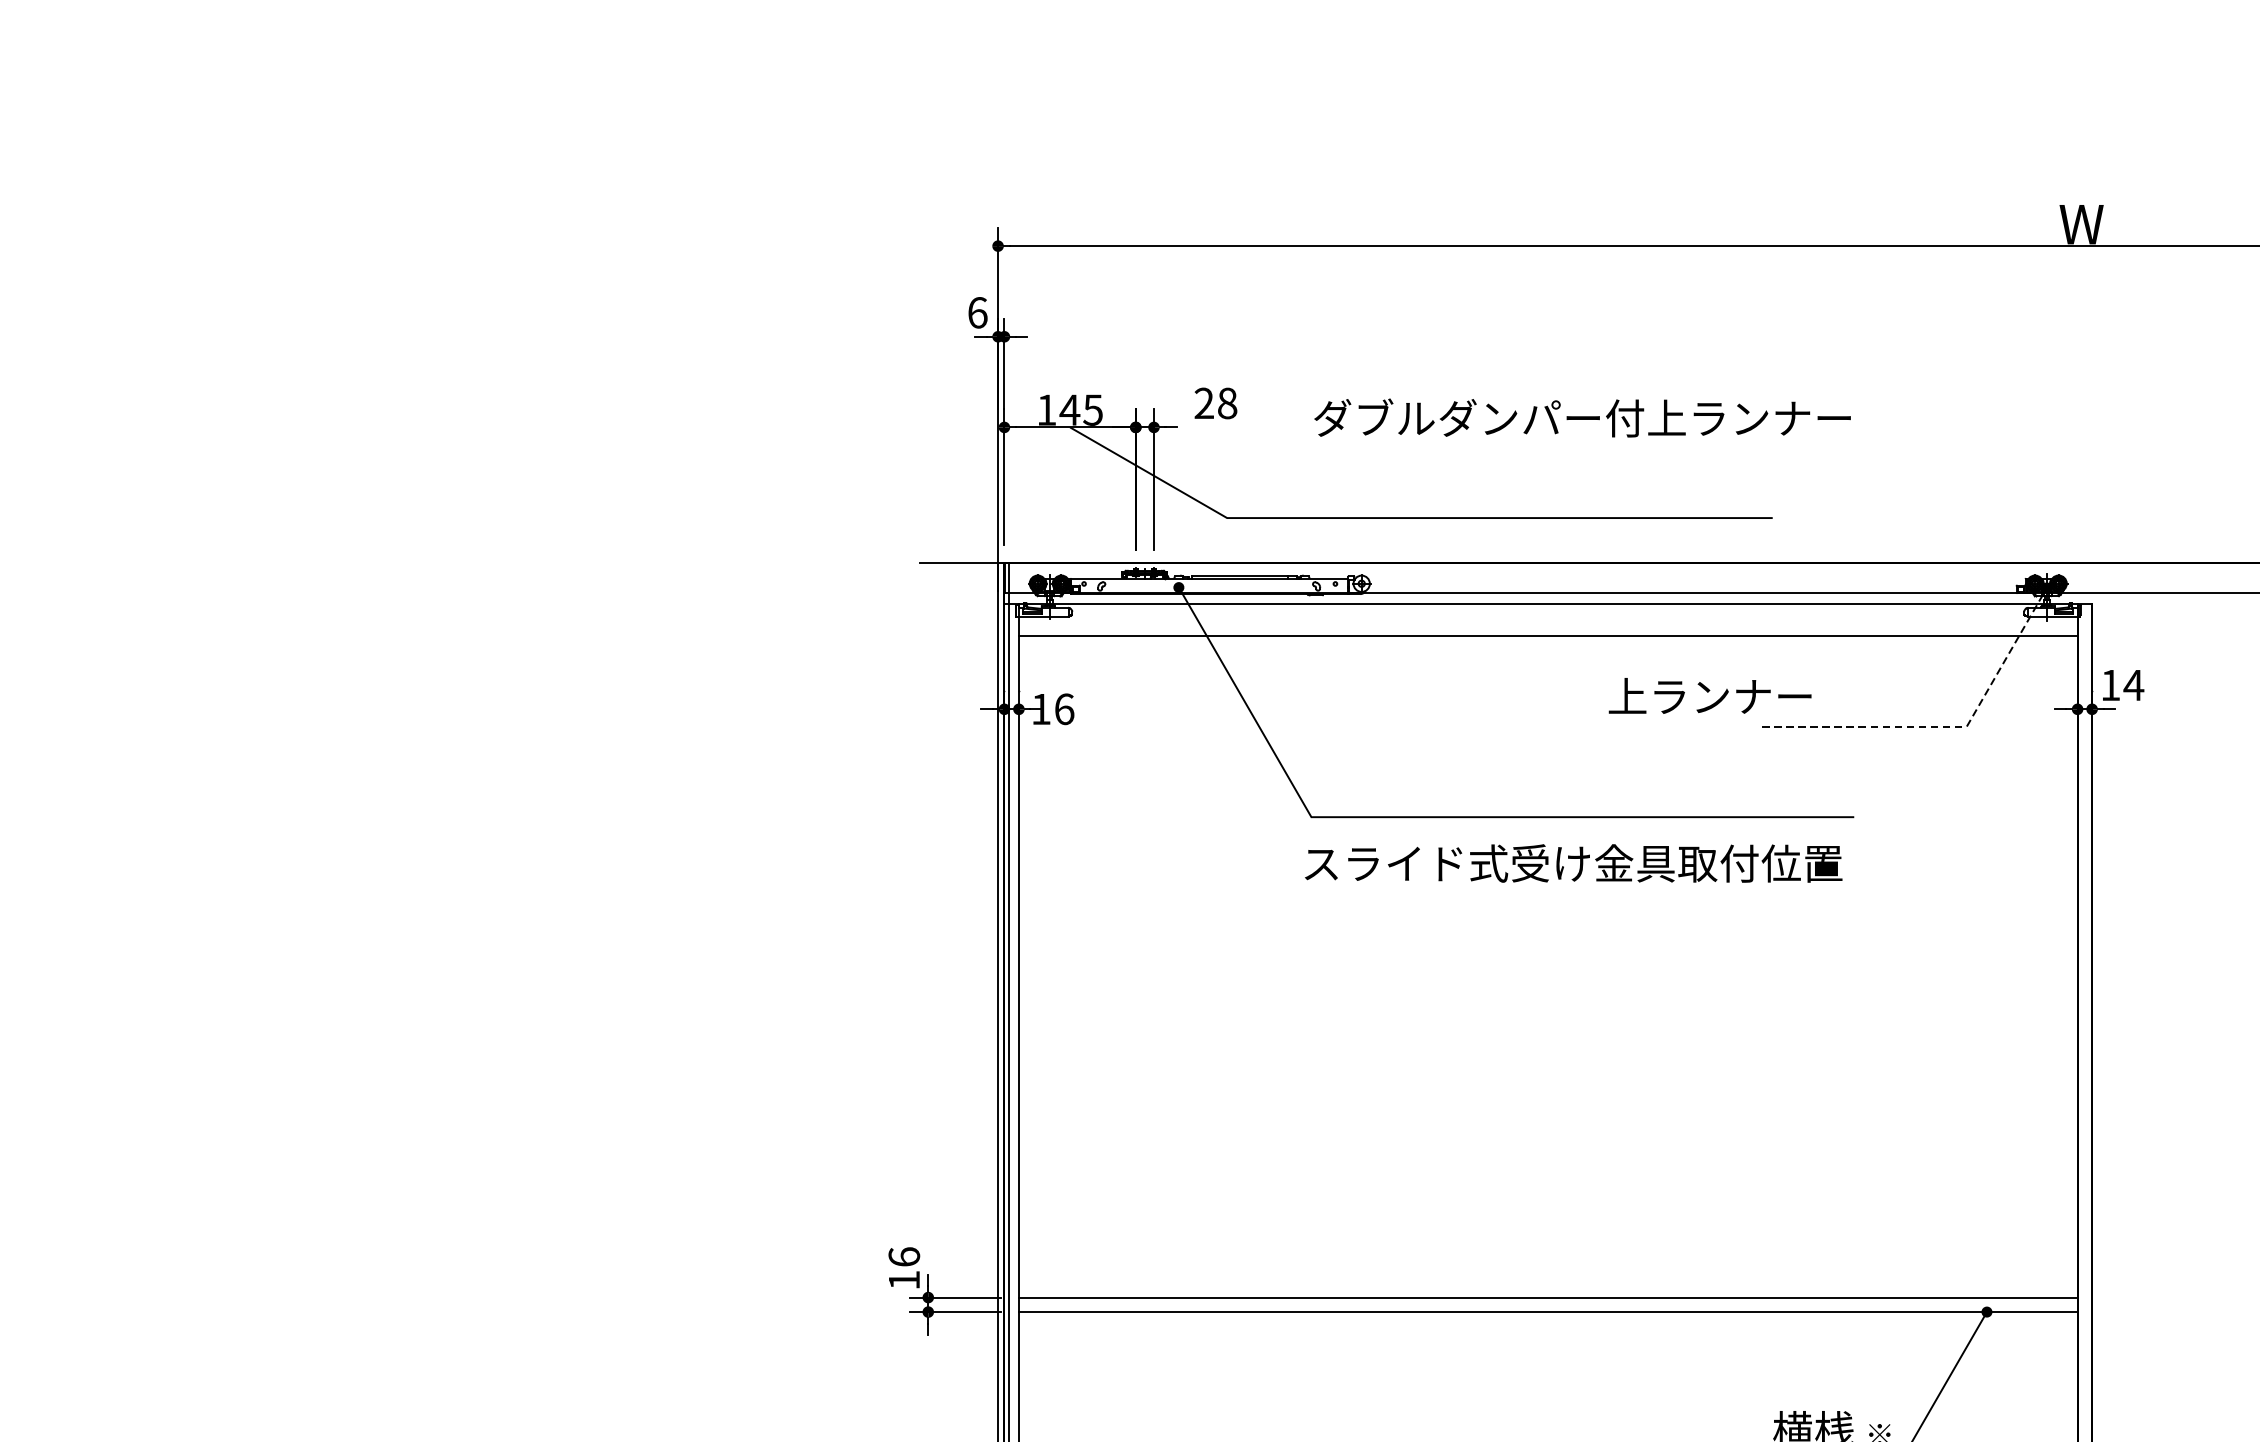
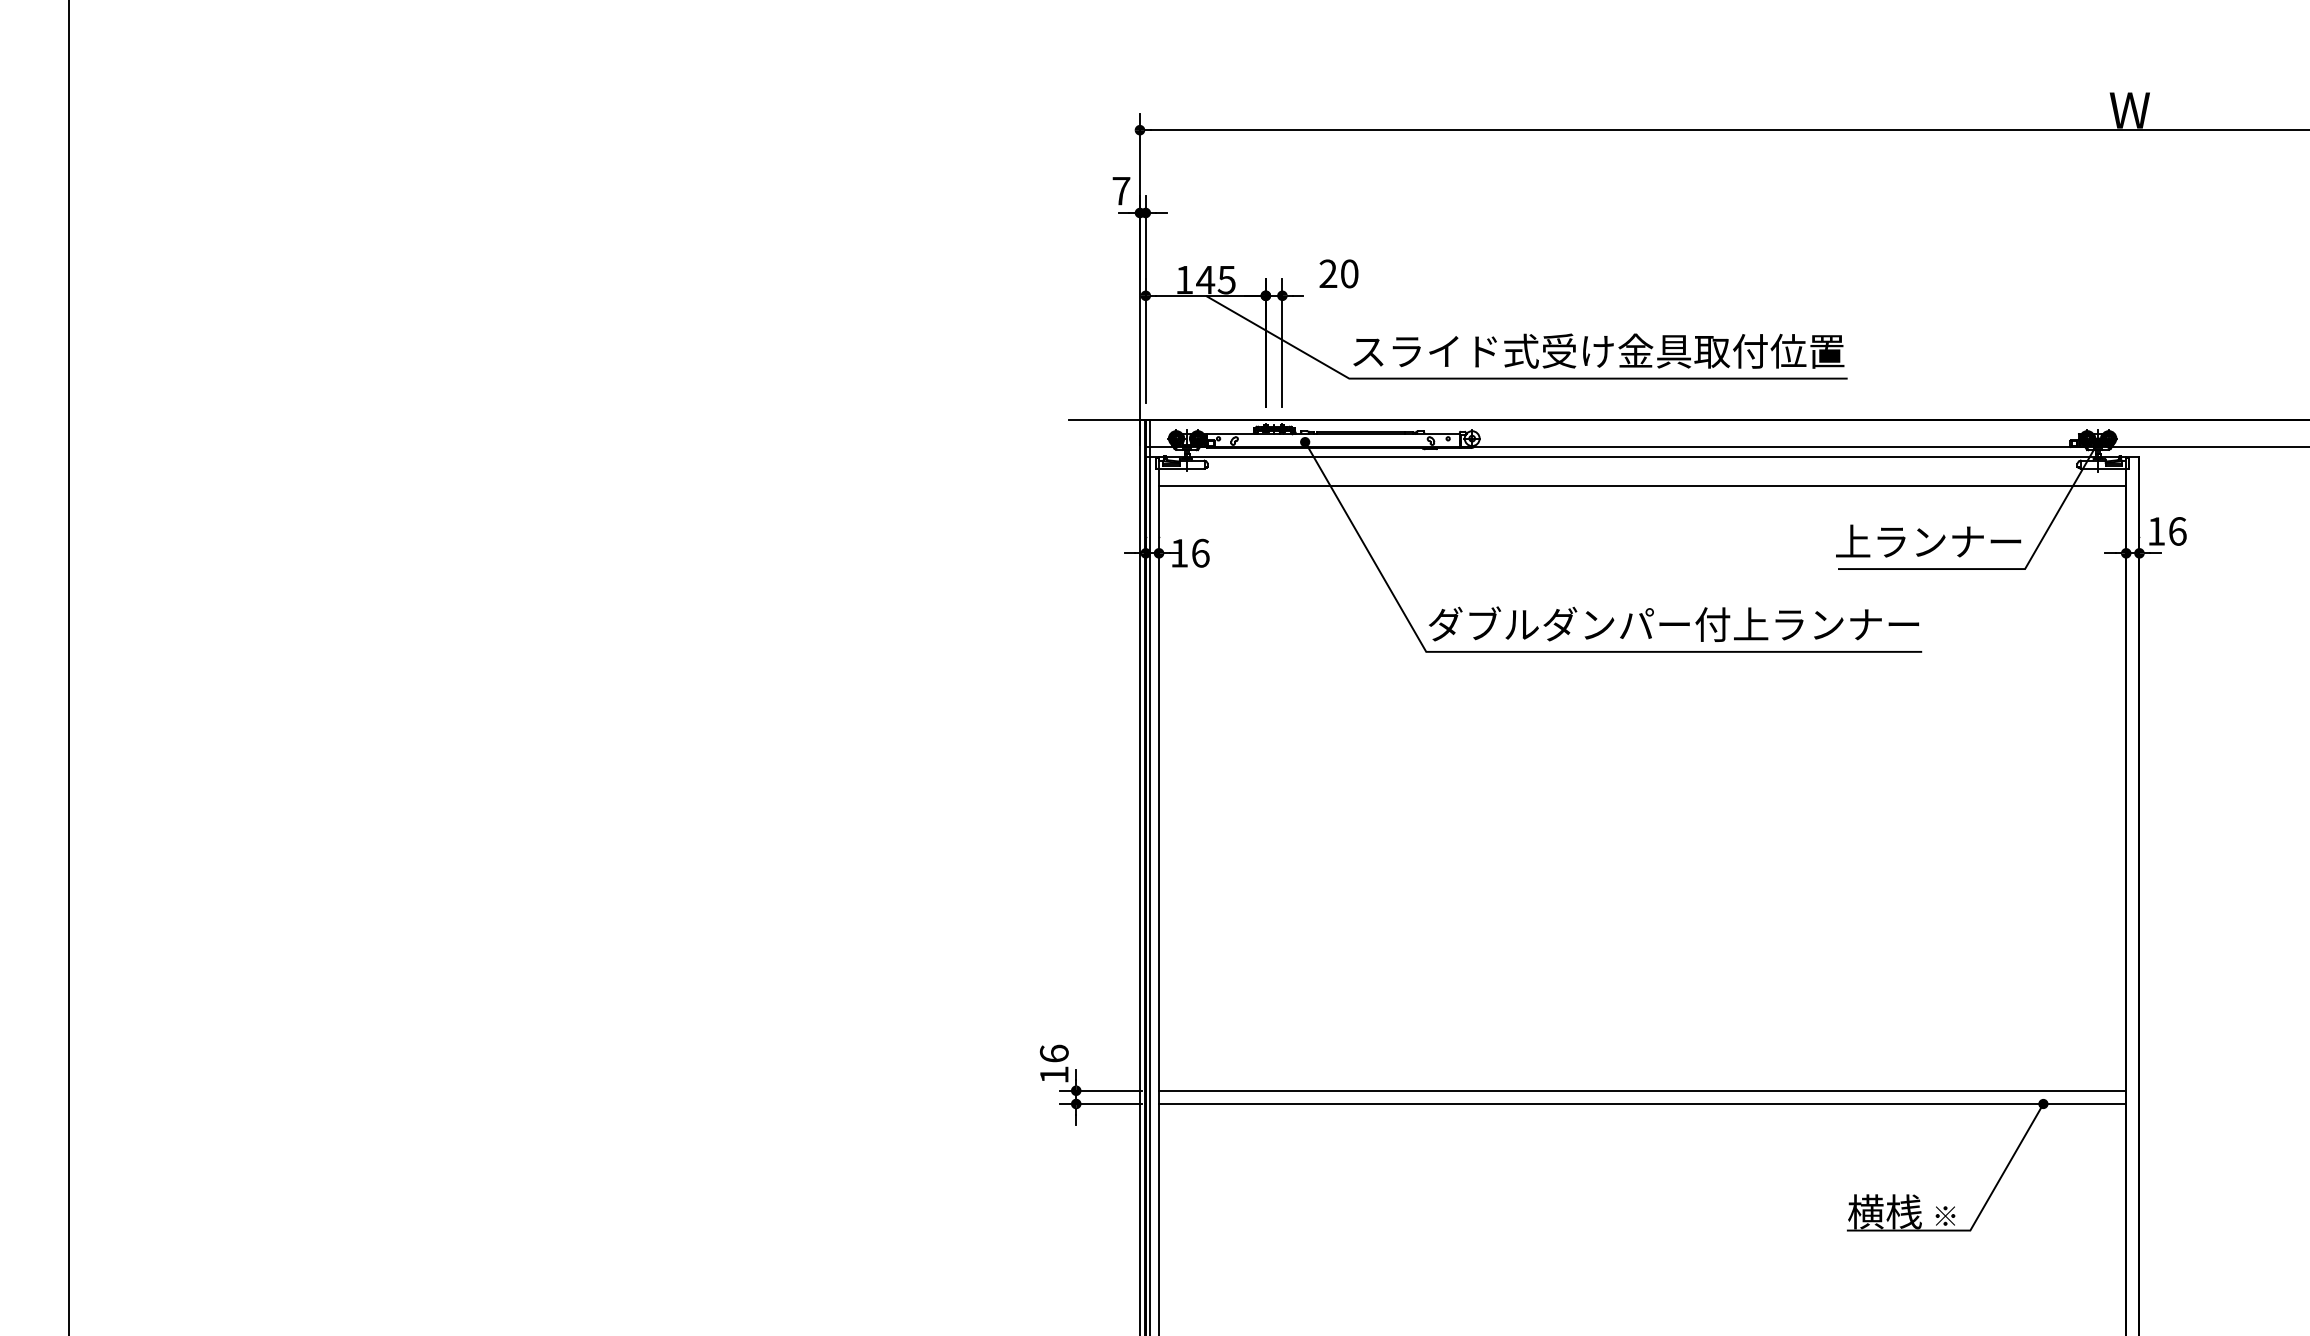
text: (977, 312) -> (1121, 190), 6 -> 7
text: (1227, 403) -> (1349, 273), 28 -> 20
text: (1582, 417) -> (1673, 623), moved
text: (2133, 685) -> (2177, 531), 14 -> 16
text: (1710, 695) -> (1928, 540), moved
line: (1945, 727) -> (2005, 569), dashed -> solid
text: (1573, 862) -> (1598, 350), moved

